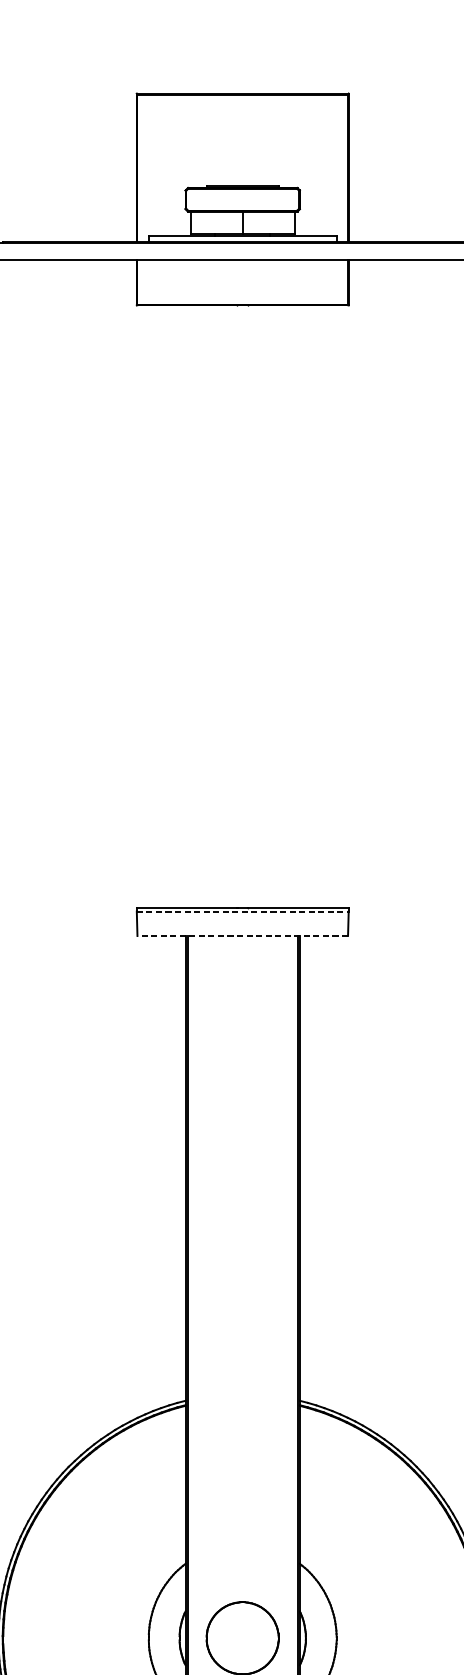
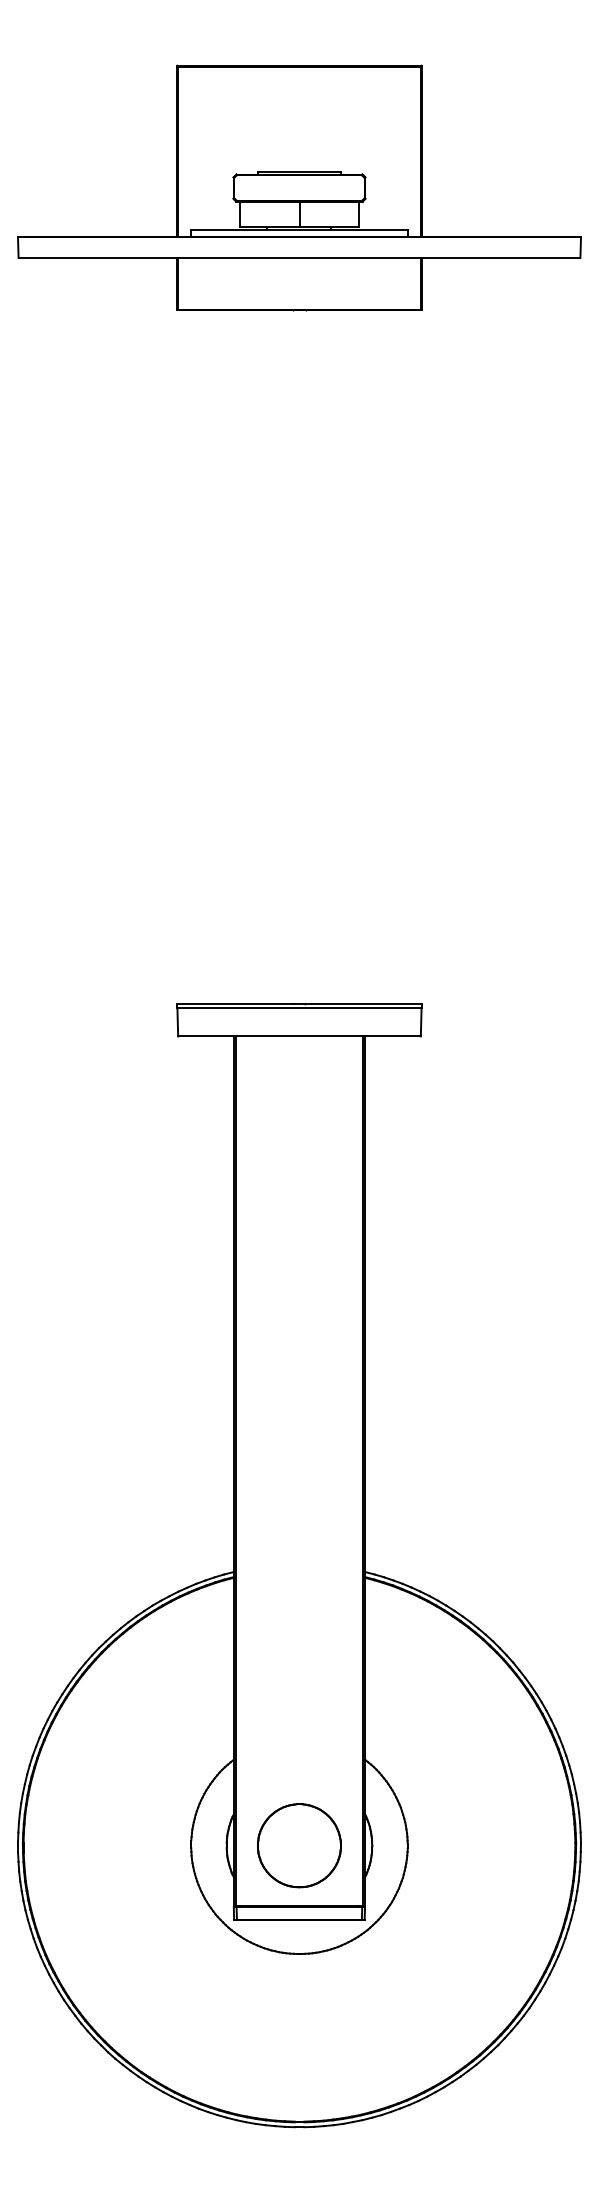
line: (243, 911) -> (300, 1008), dashed -> solid
line: (242, 936) -> (299, 1036), dashed -> solid

